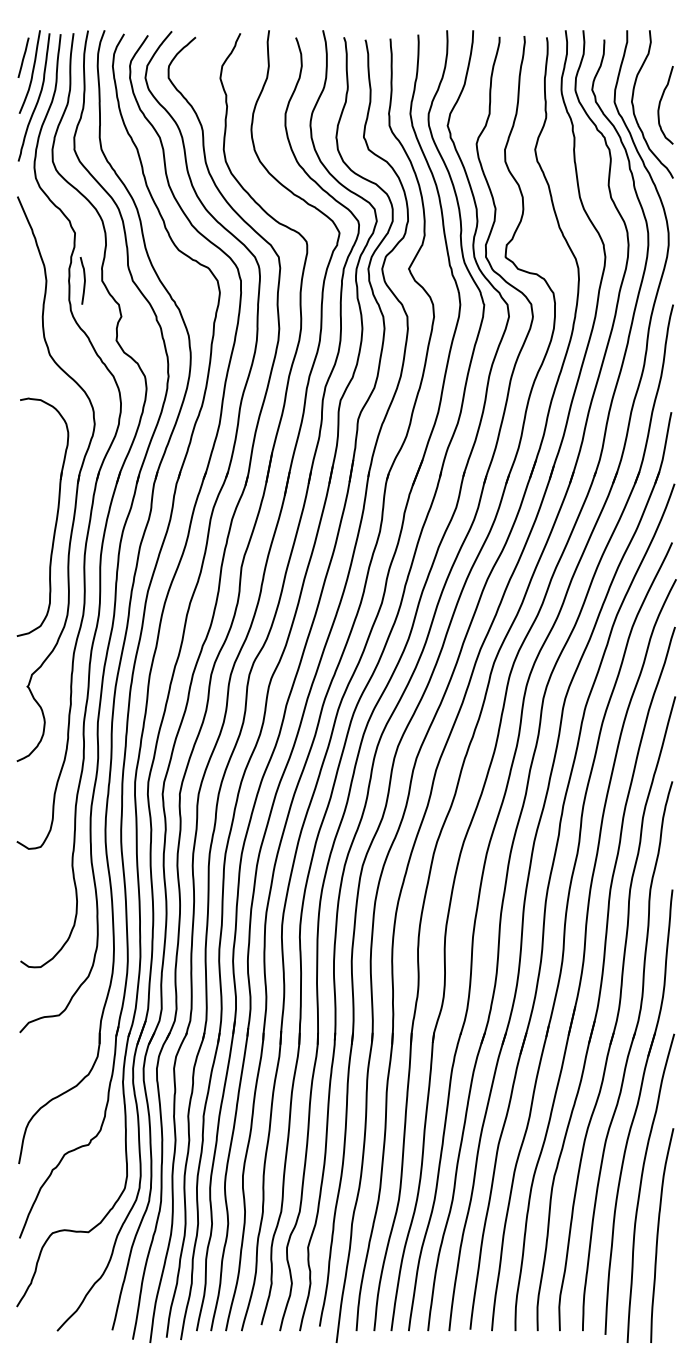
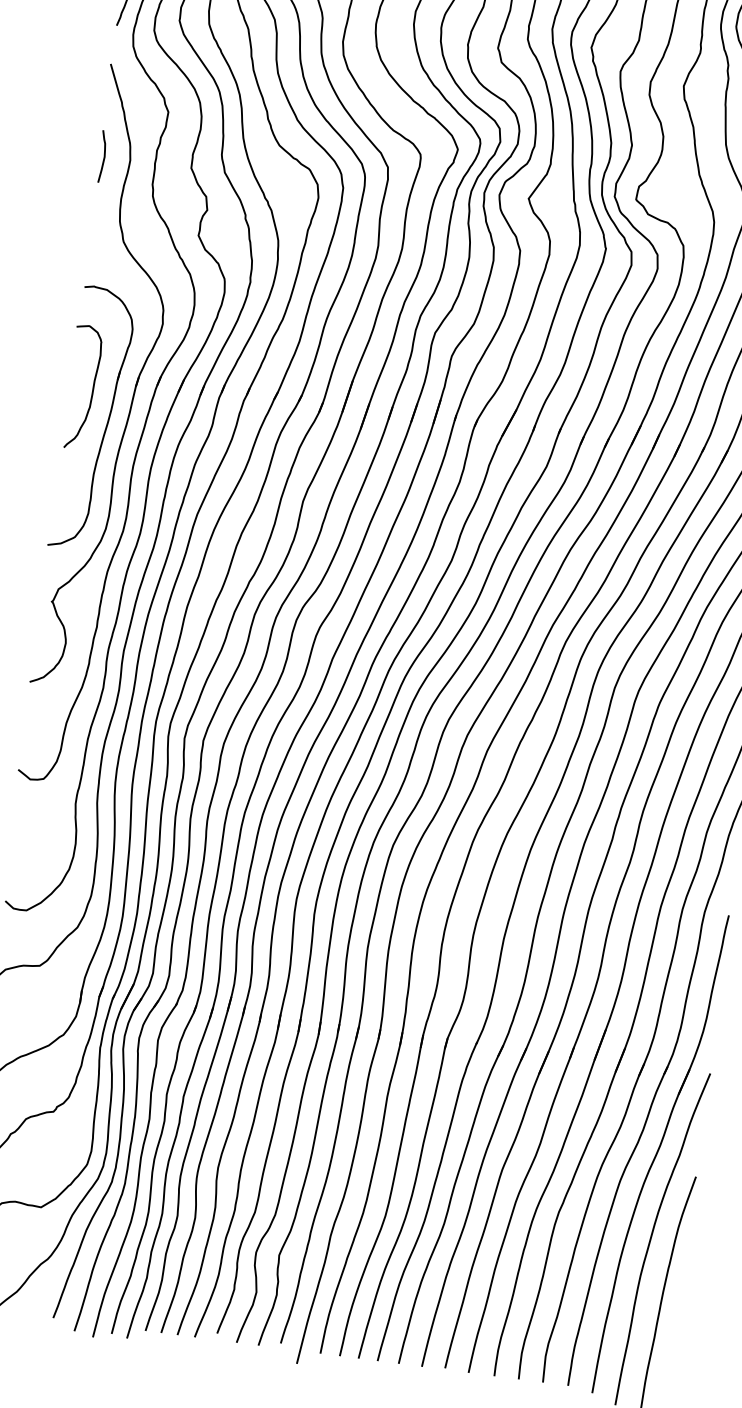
curve: (84, 280) -> (104, 156), moved
curve: (38, 492) -> (91, 390), added

